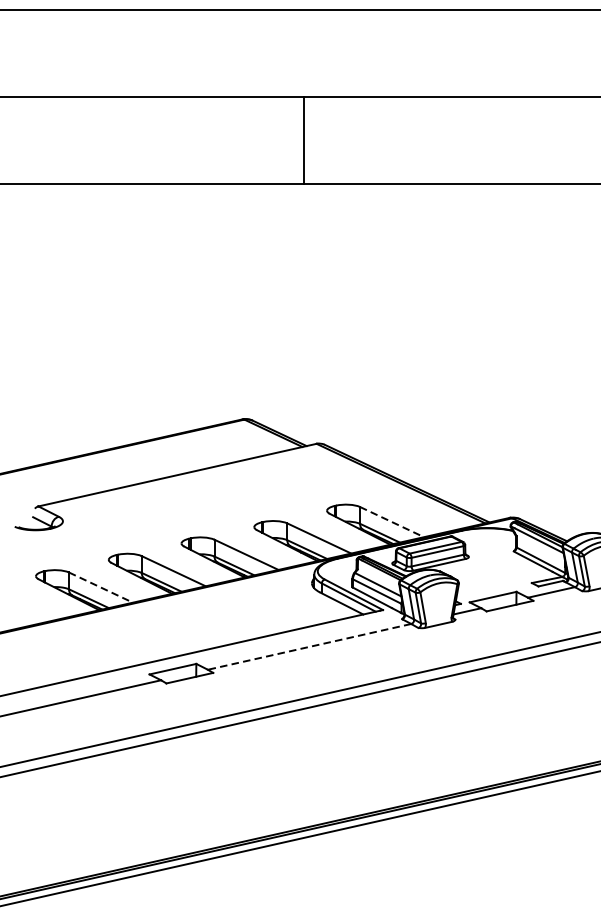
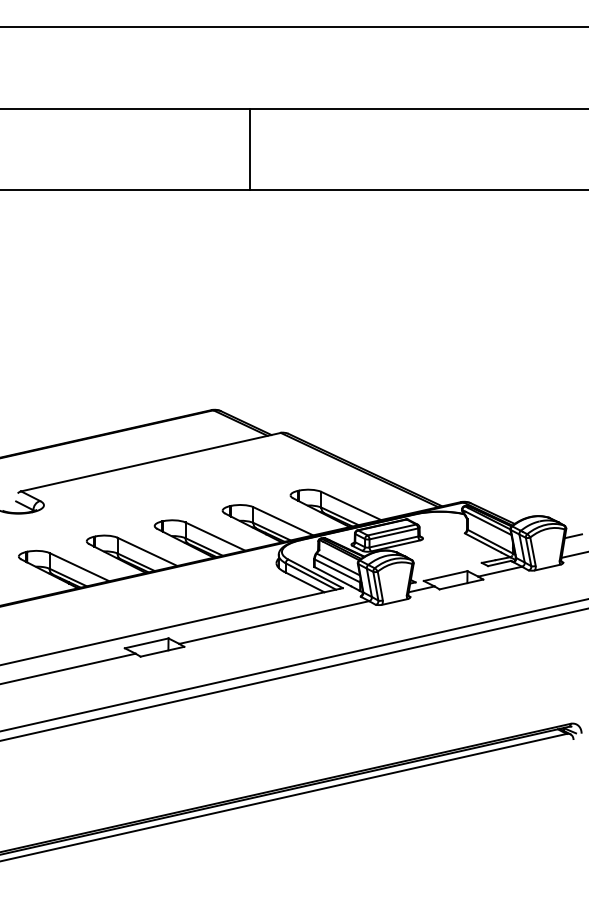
line: (303, 140) -> (249, 149), moved
line: (392, 522) -> (351, 506), dashed -> solid
line: (101, 587) -> (79, 567), dashed -> solid
line: (308, 646) -> (273, 622), dashed -> solid

